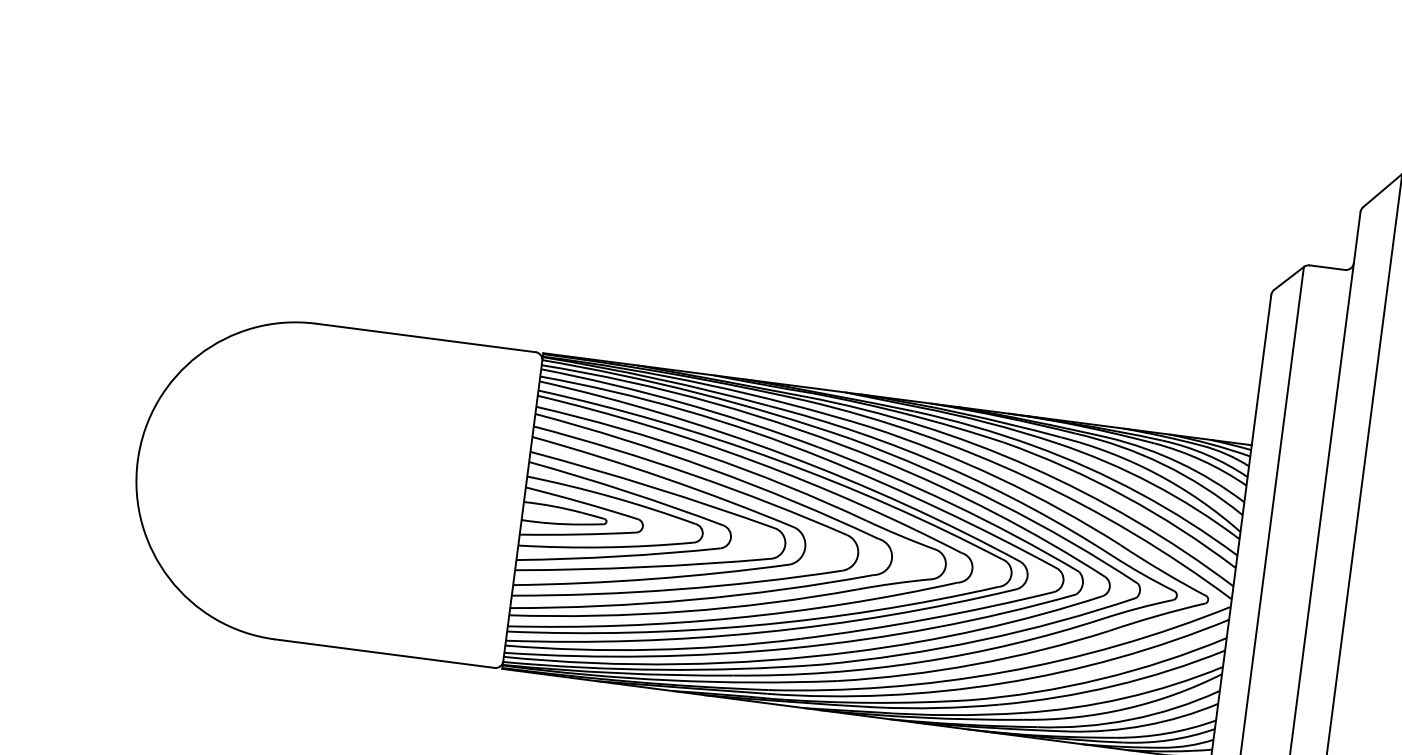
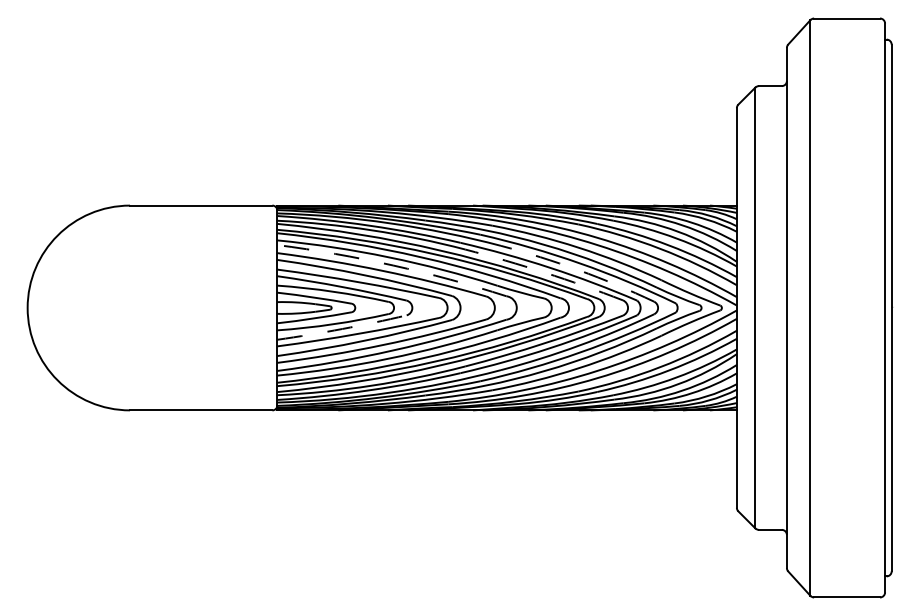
arc: (710, 468) -> (393, 265), solid -> dashed
arc: (941, 509) -> (544, 272), solid -> dashed
arc: (994, 513) -> (578, 270), solid -> dashed
arc: (618, 557) -> (342, 329), solid -> dashed

